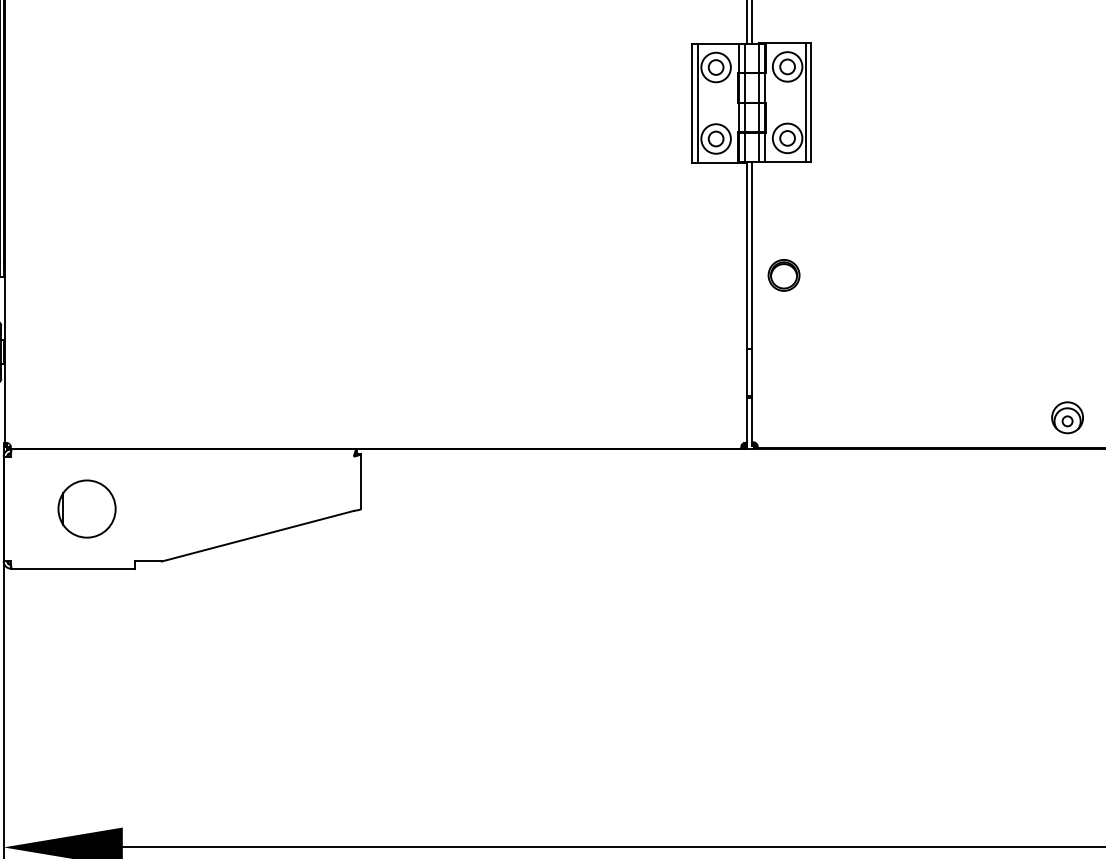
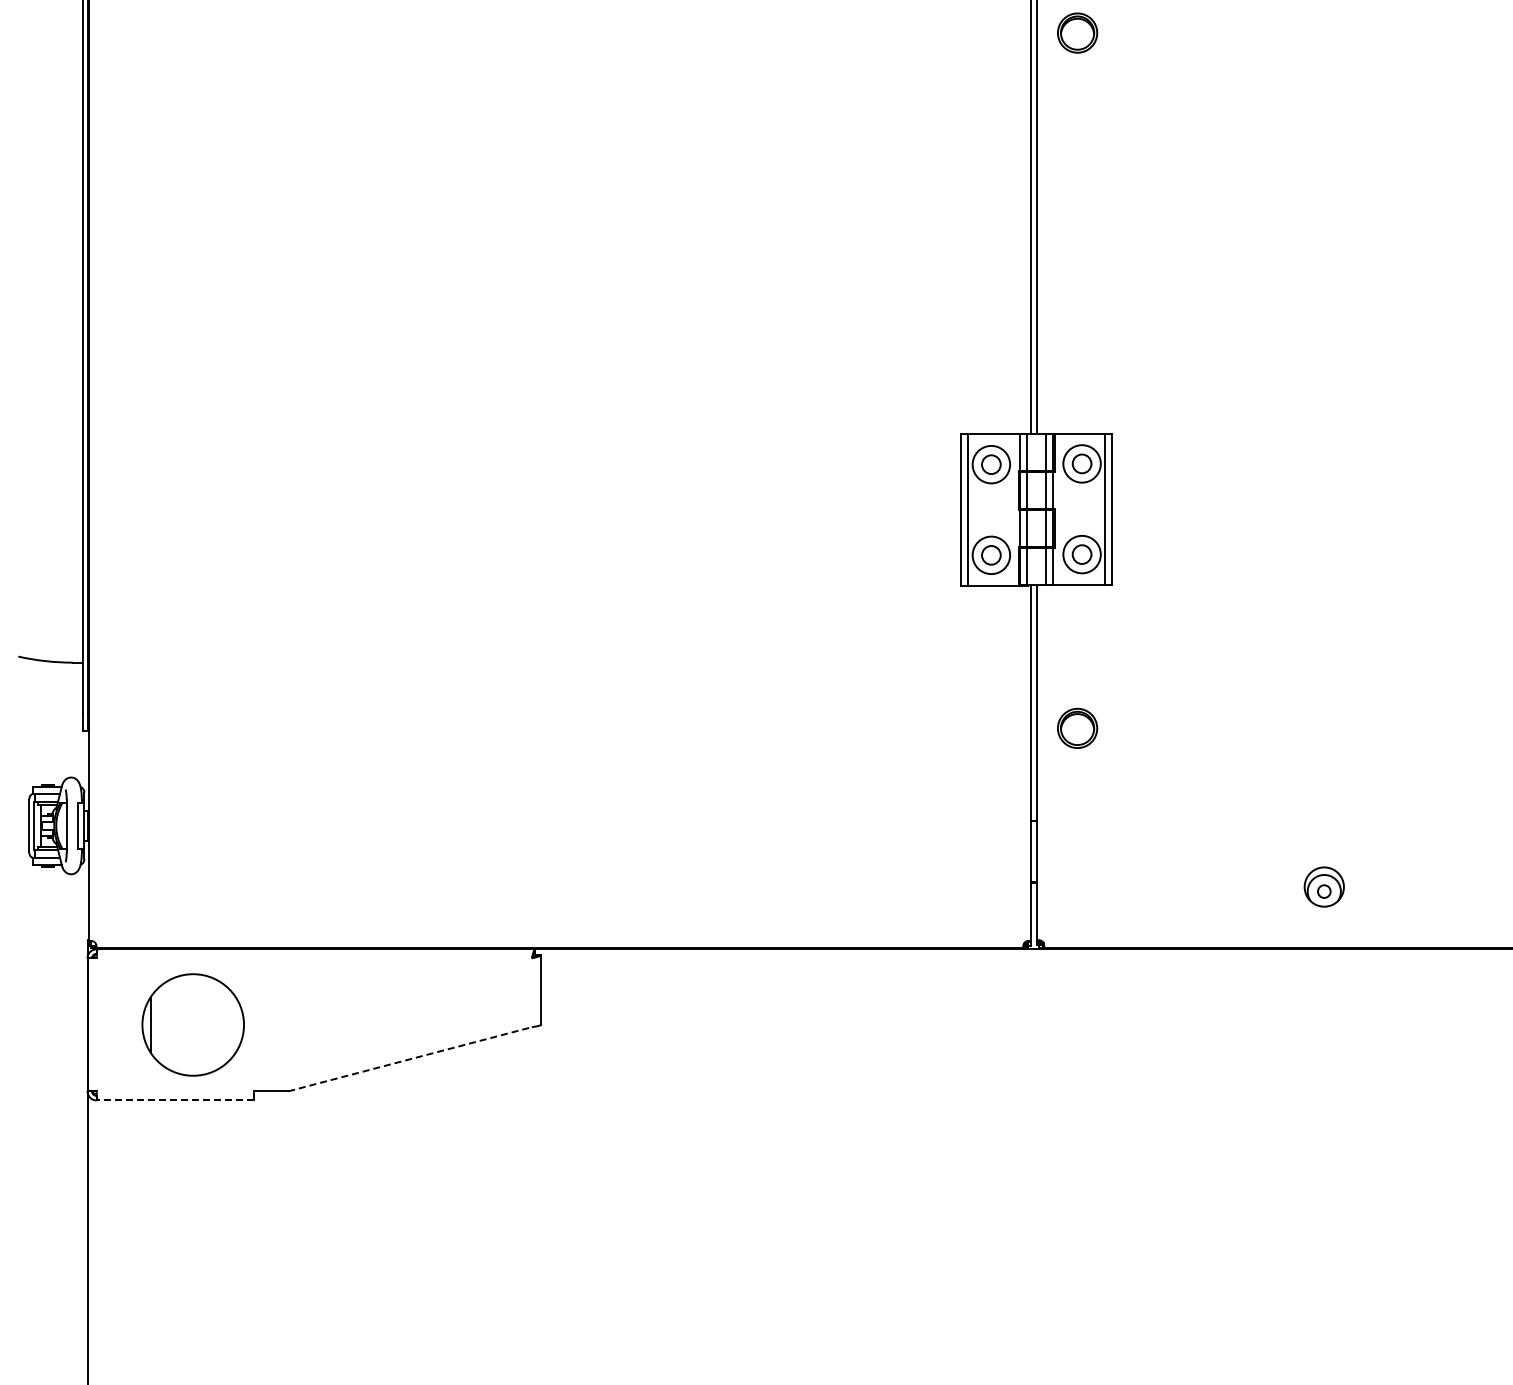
part: (1066, 417) -> (1323, 886), moved
part: (87, 508) -> (193, 1024), size x1.4
line: (258, 536) -> (410, 1059), solid -> dashed
line: (73, 568) -> (175, 1100), solid -> dashed

